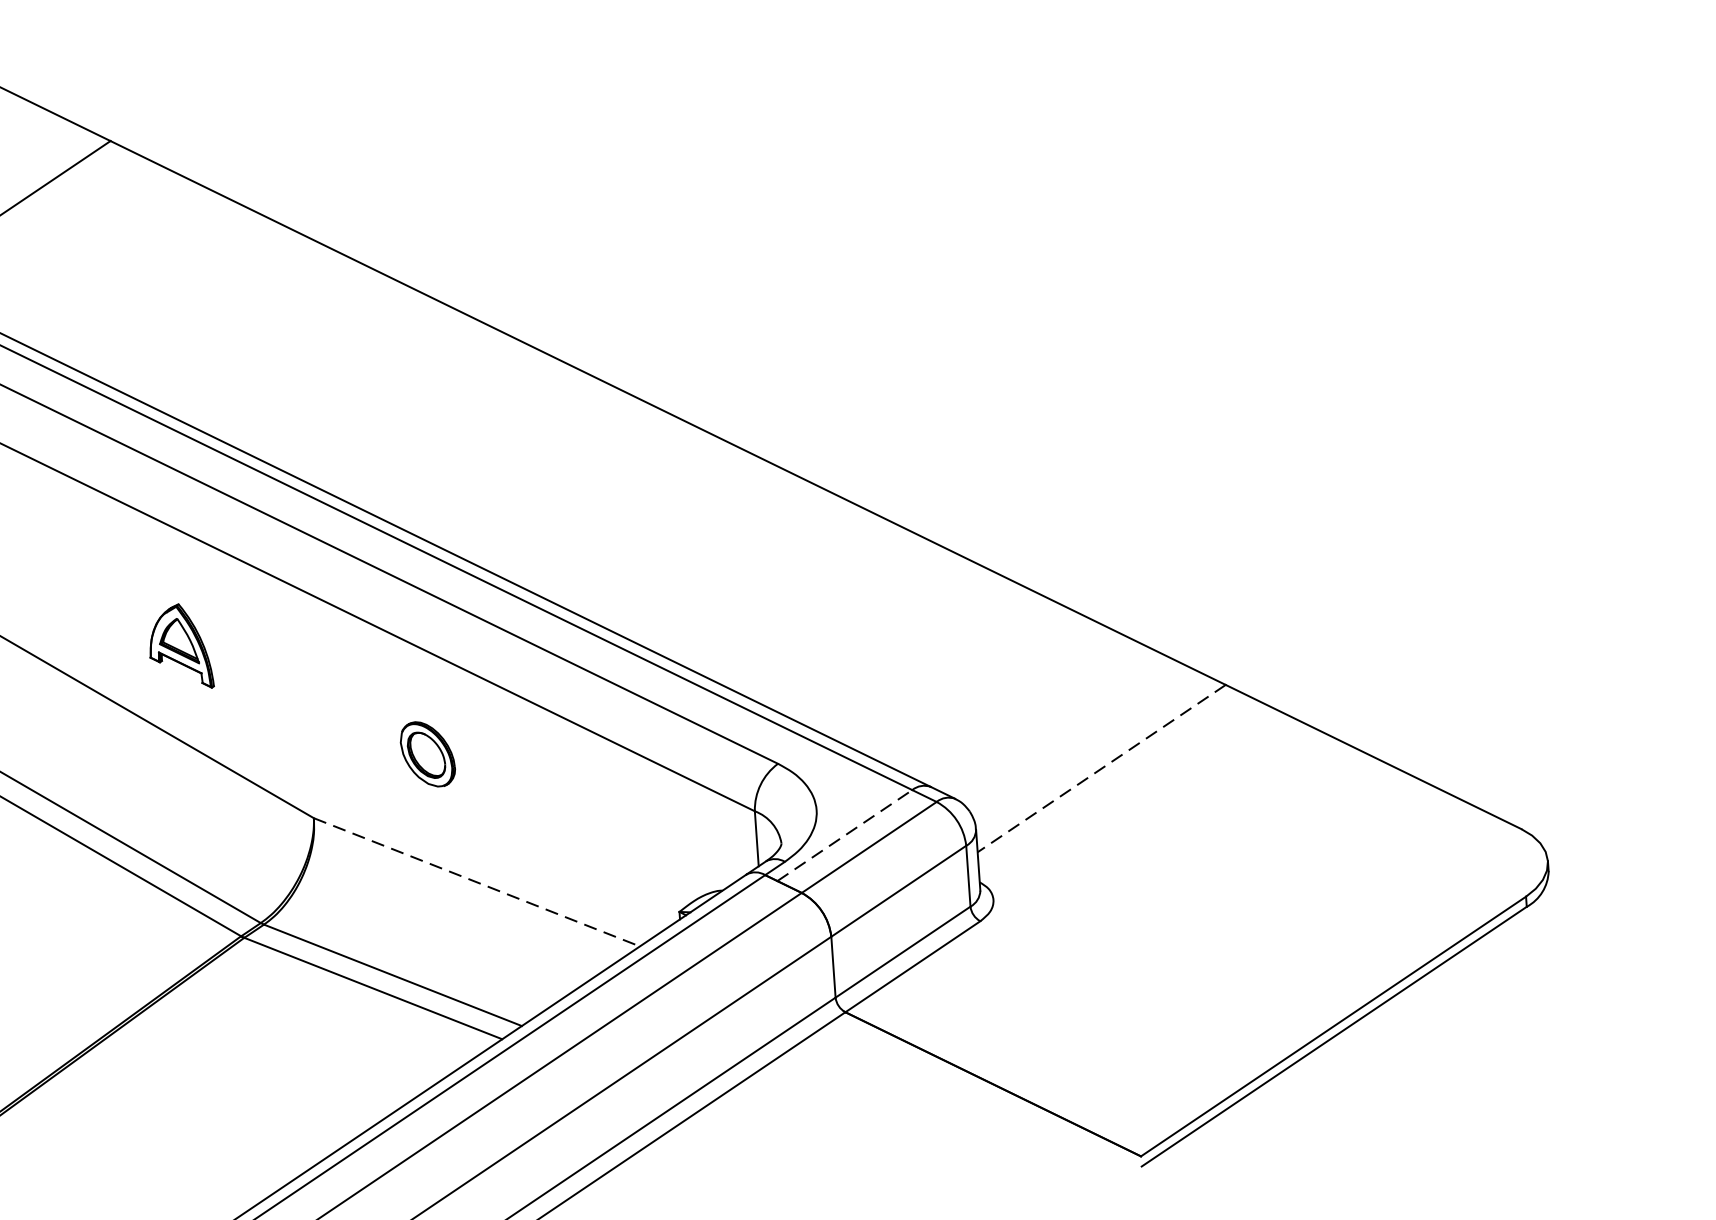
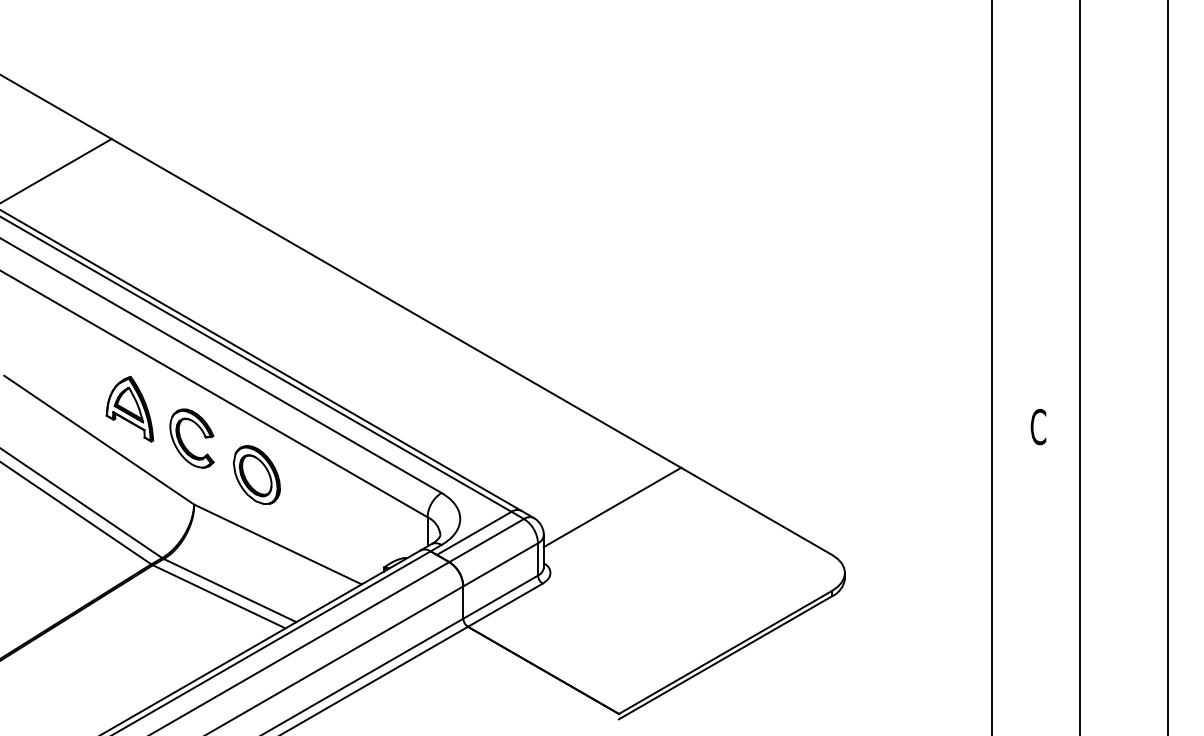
part: (179, 645) -> (129, 408), size x1.43
part: (285, 702) -> (183, 442), added
part: (427, 753) -> (256, 474), size x1.67
line: (1101, 768) -> (612, 507), dashed -> solid
line: (845, 835) -> (474, 533), dashed -> solid
line: (476, 882) -> (277, 544), dashed -> solid

